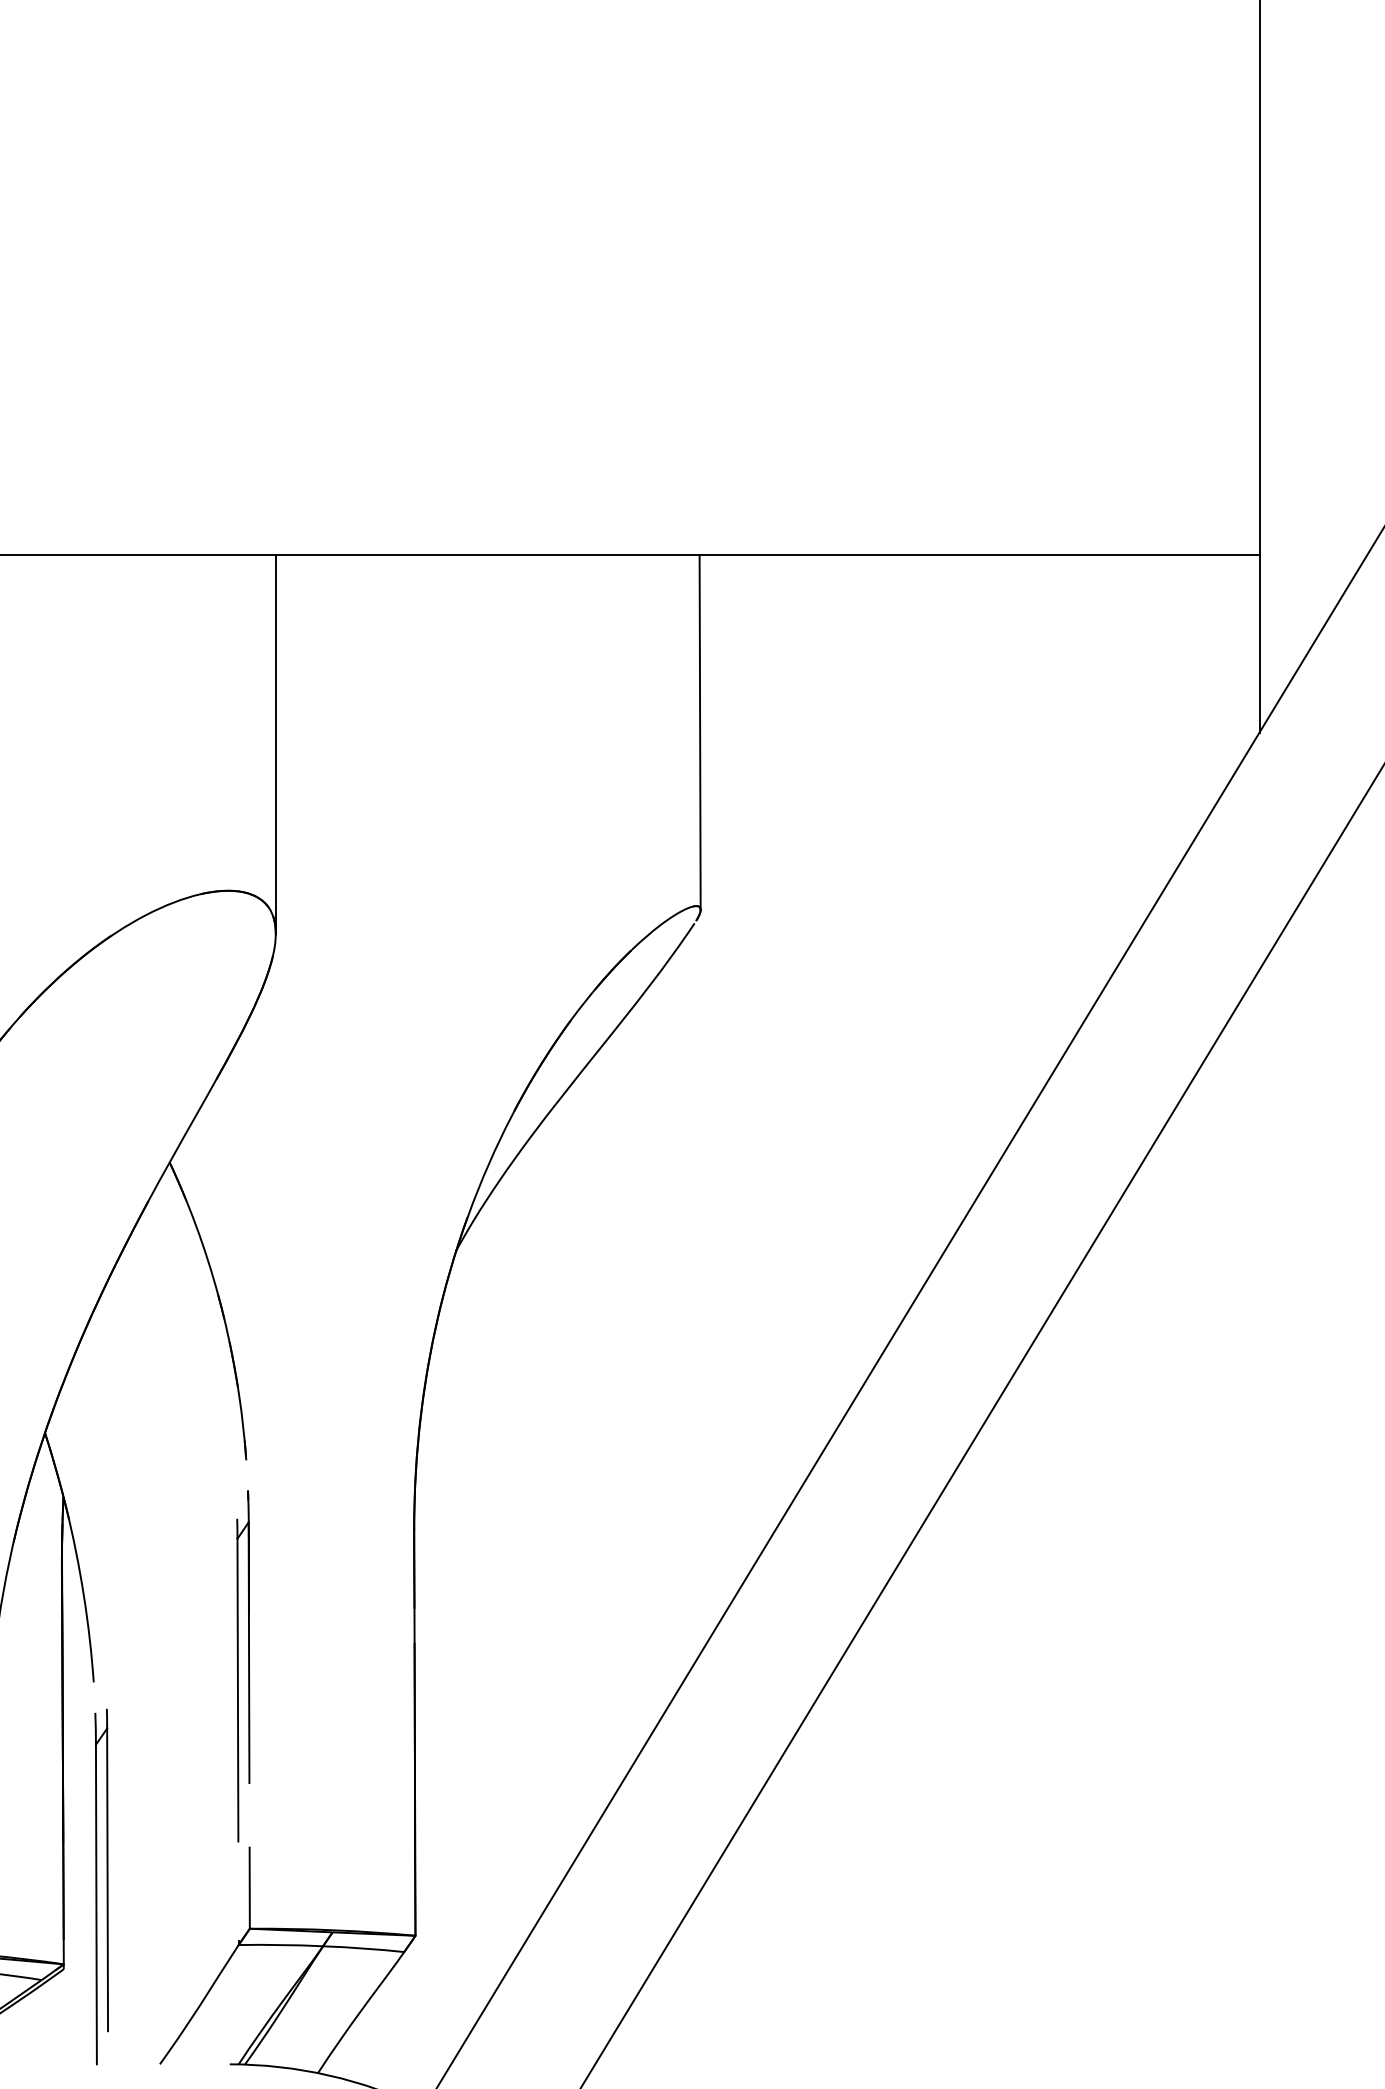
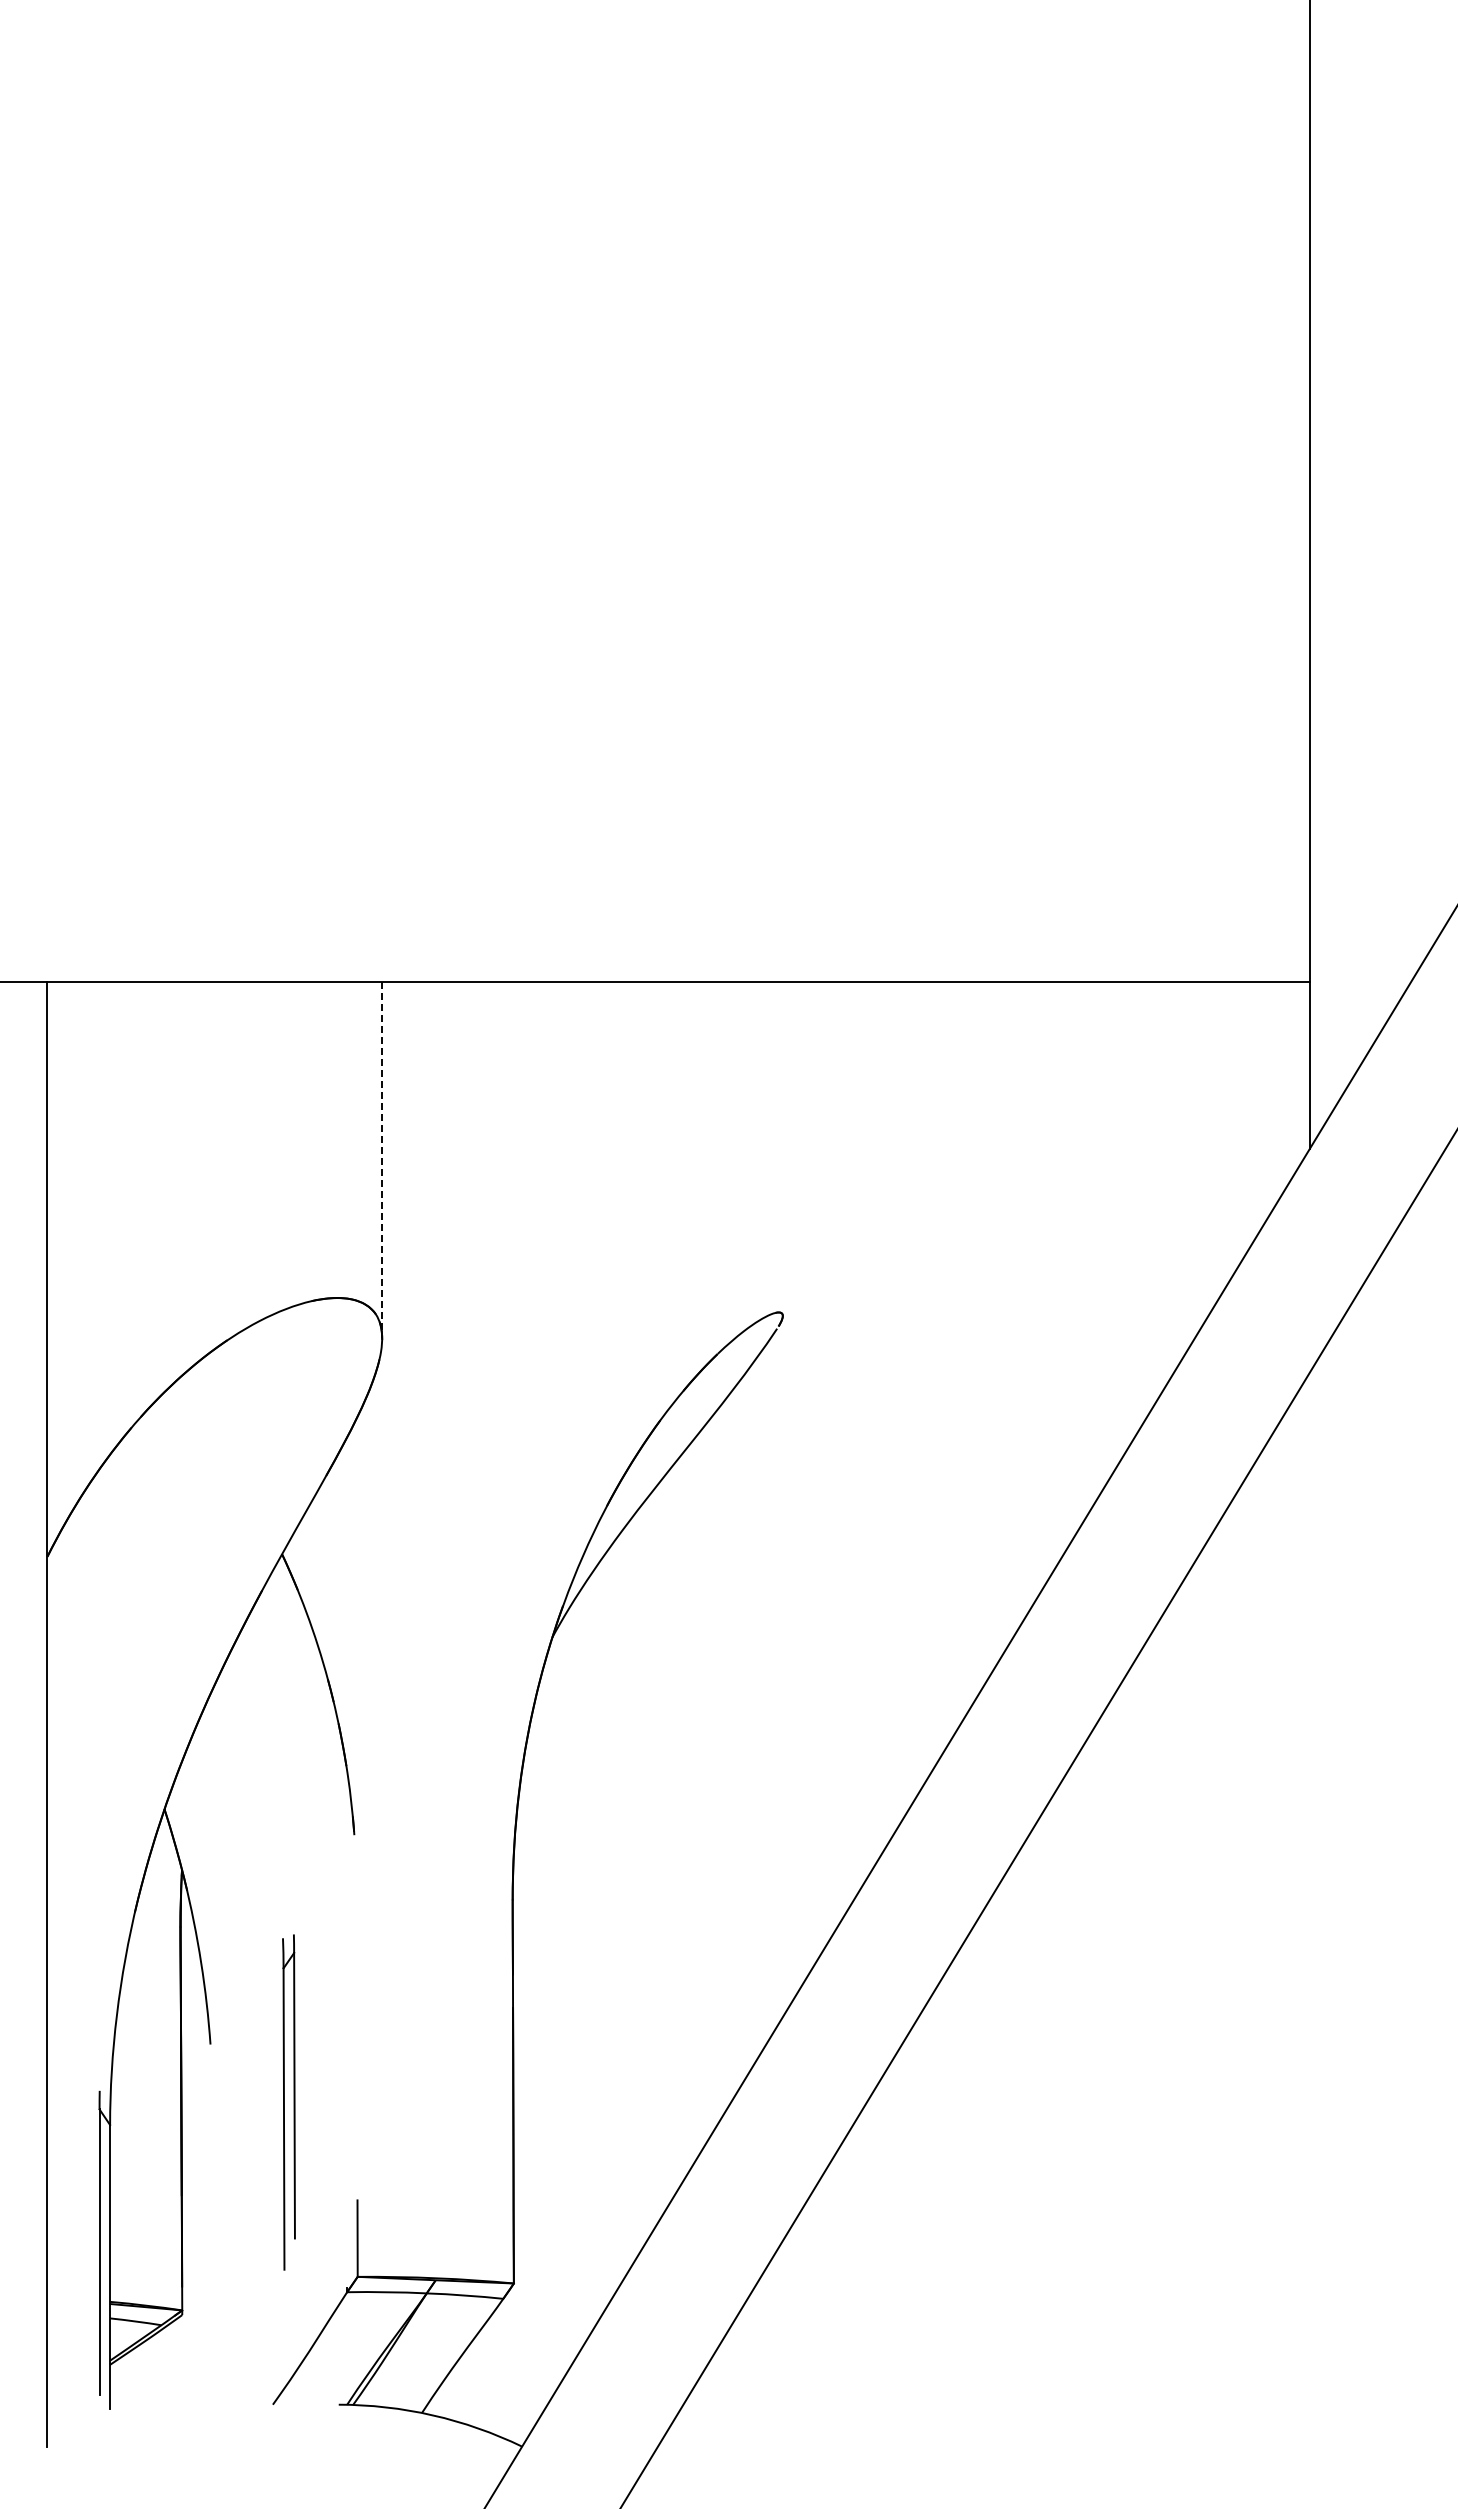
line: (699, 732) -> (781, 1148), removed
line: (276, 744) -> (382, 1160), solid -> dashed
part: (243, 1666) -> (351, 2029), removed
part: (101, 1887) -> (288, 2102), moved

